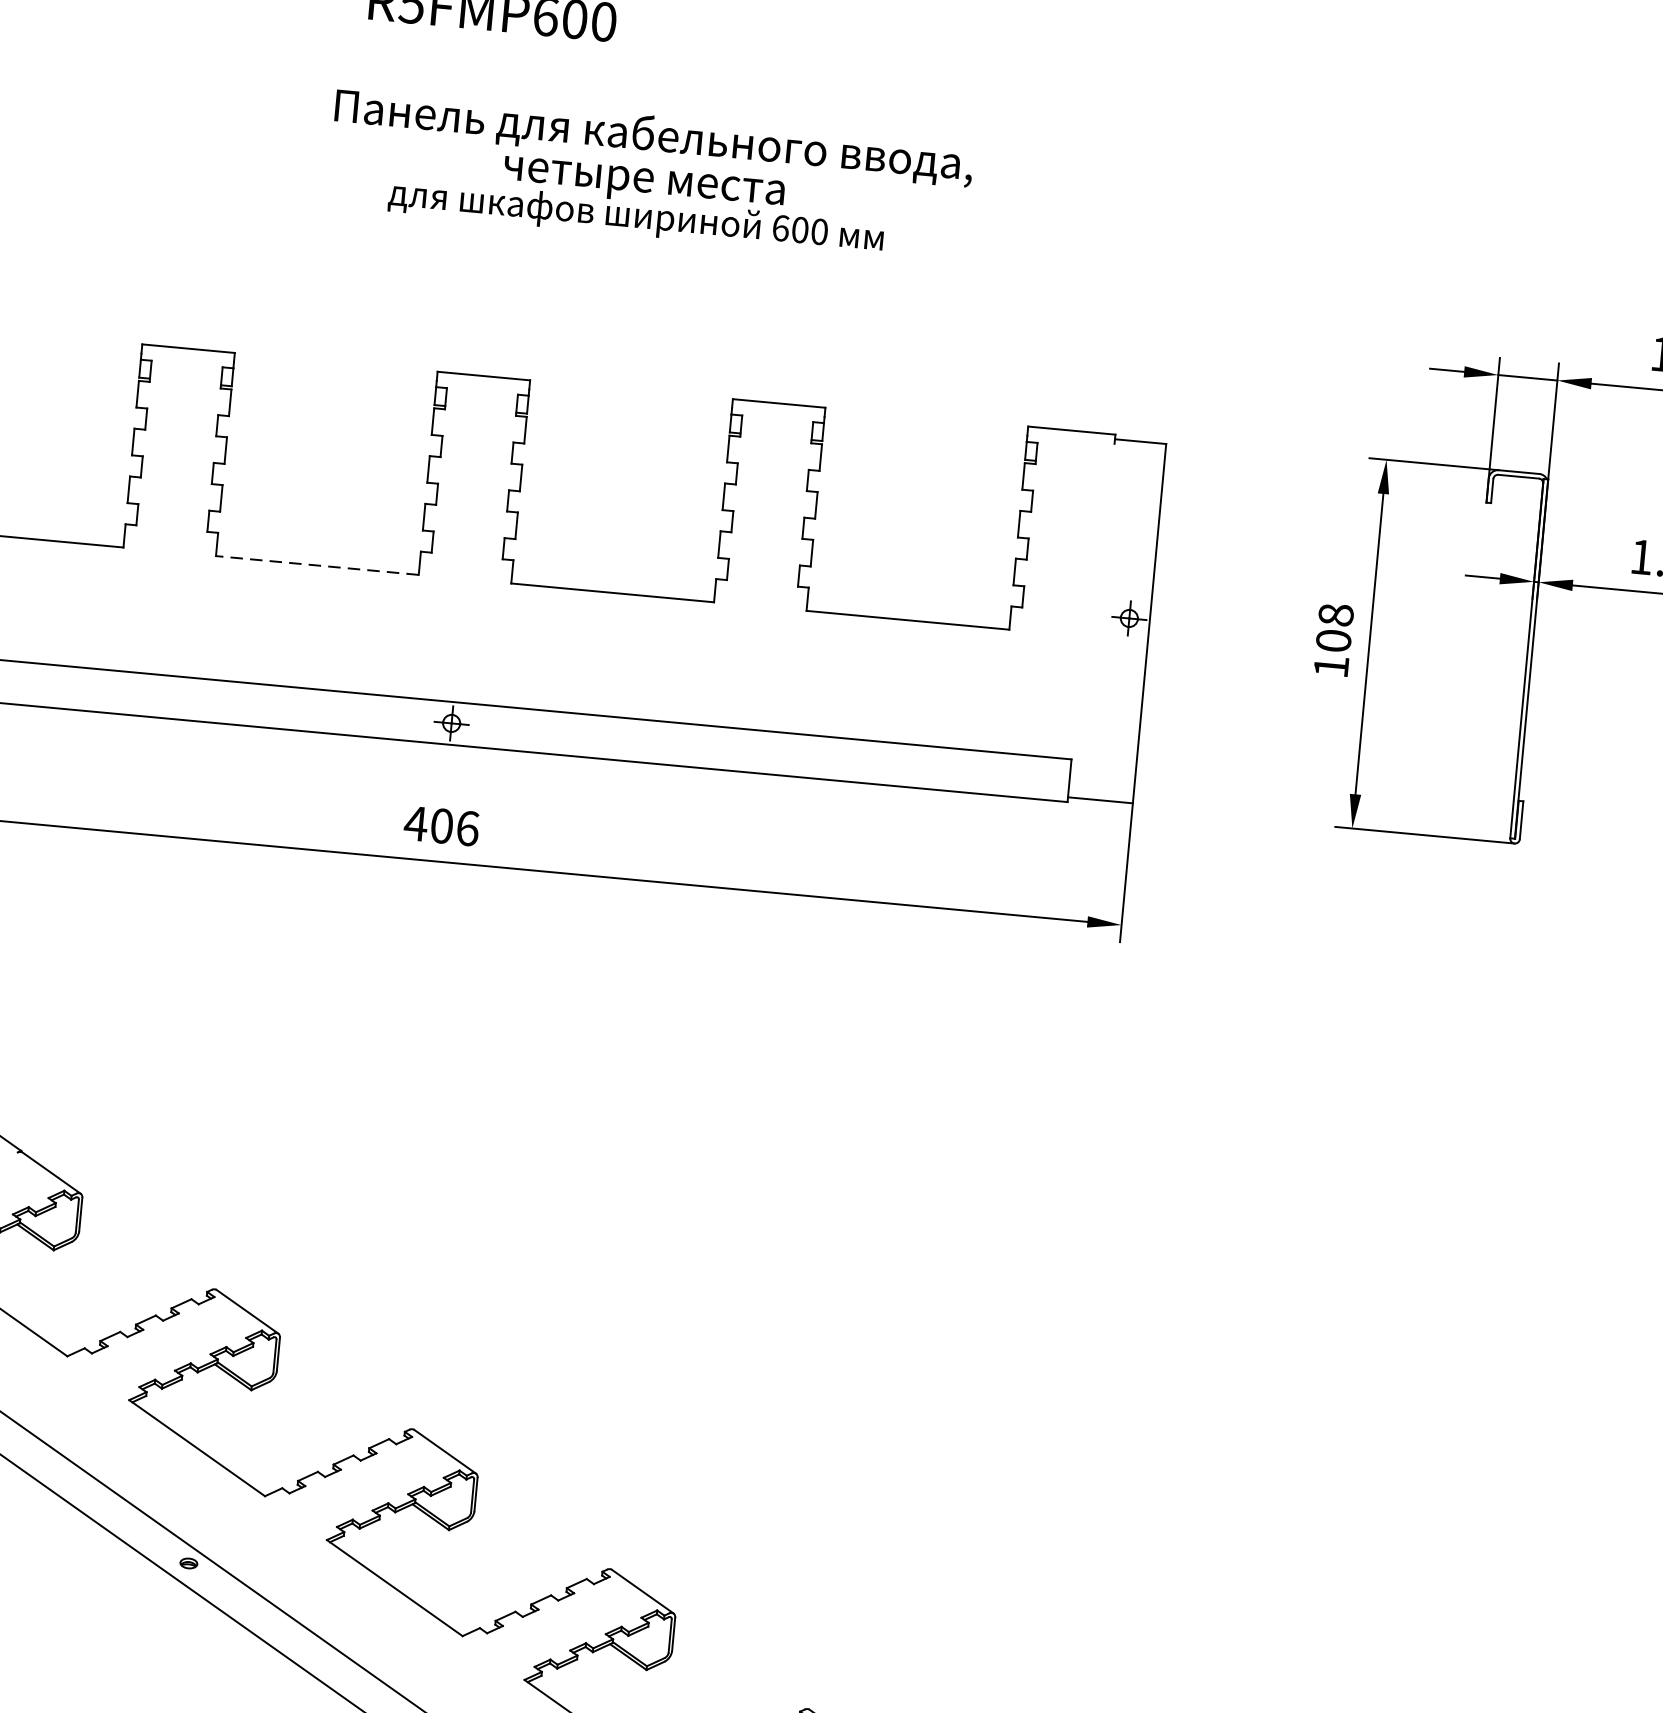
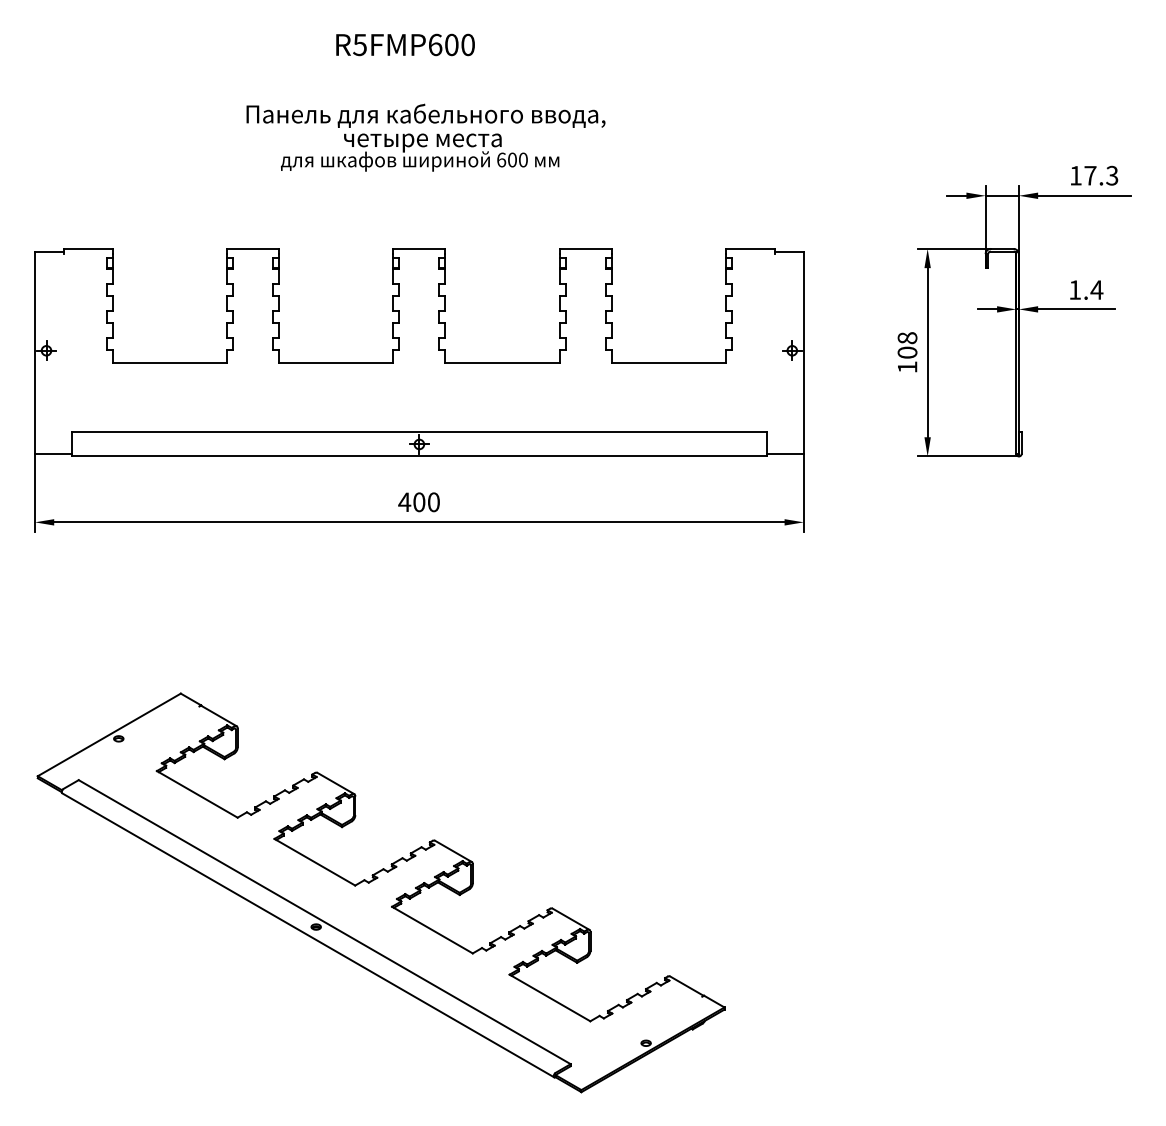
text: (649, 175) -> (425, 137), moved
line: (315, 565) -> (335, 363), dashed -> solid
text: (467, 828) -> (433, 502), 406 -> 400

